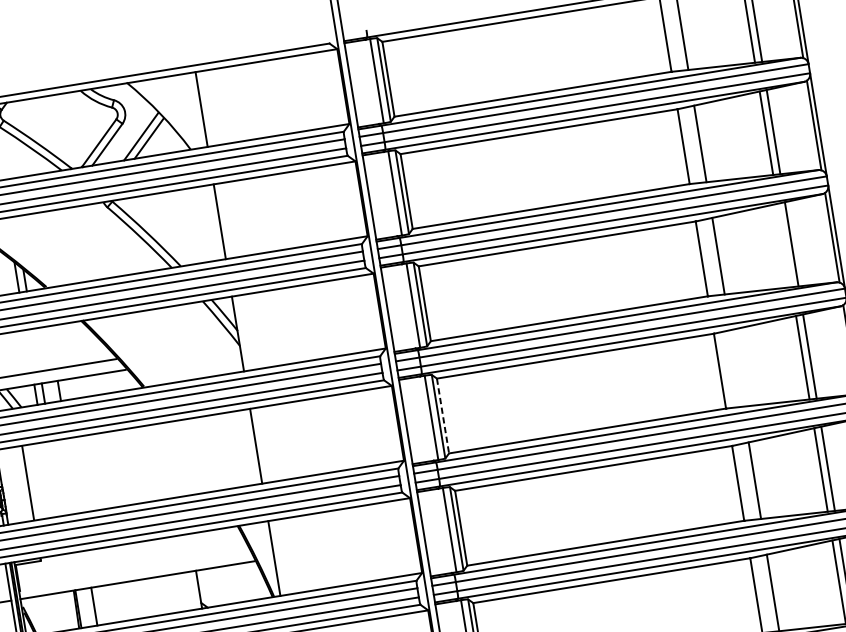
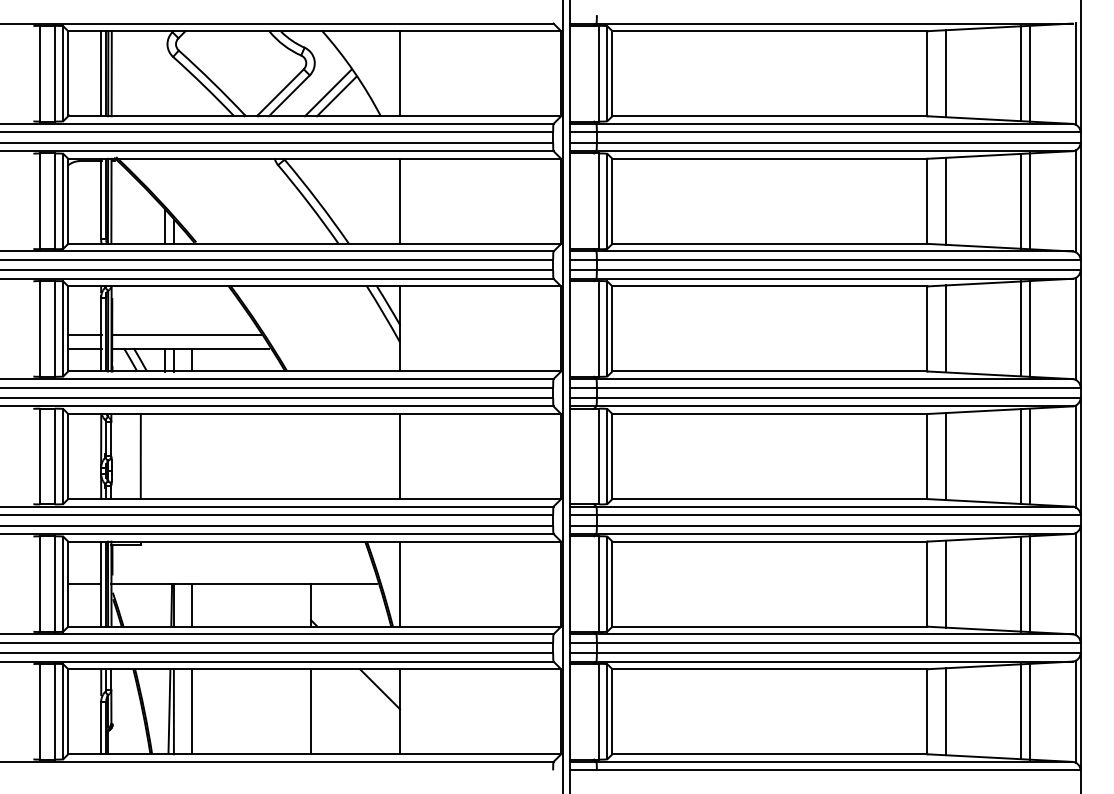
line: (784, 245) -> (1021, 328), added
line: (736, 368) -> (946, 456), added
line: (443, 415) -> (612, 456), dashed -> solid

